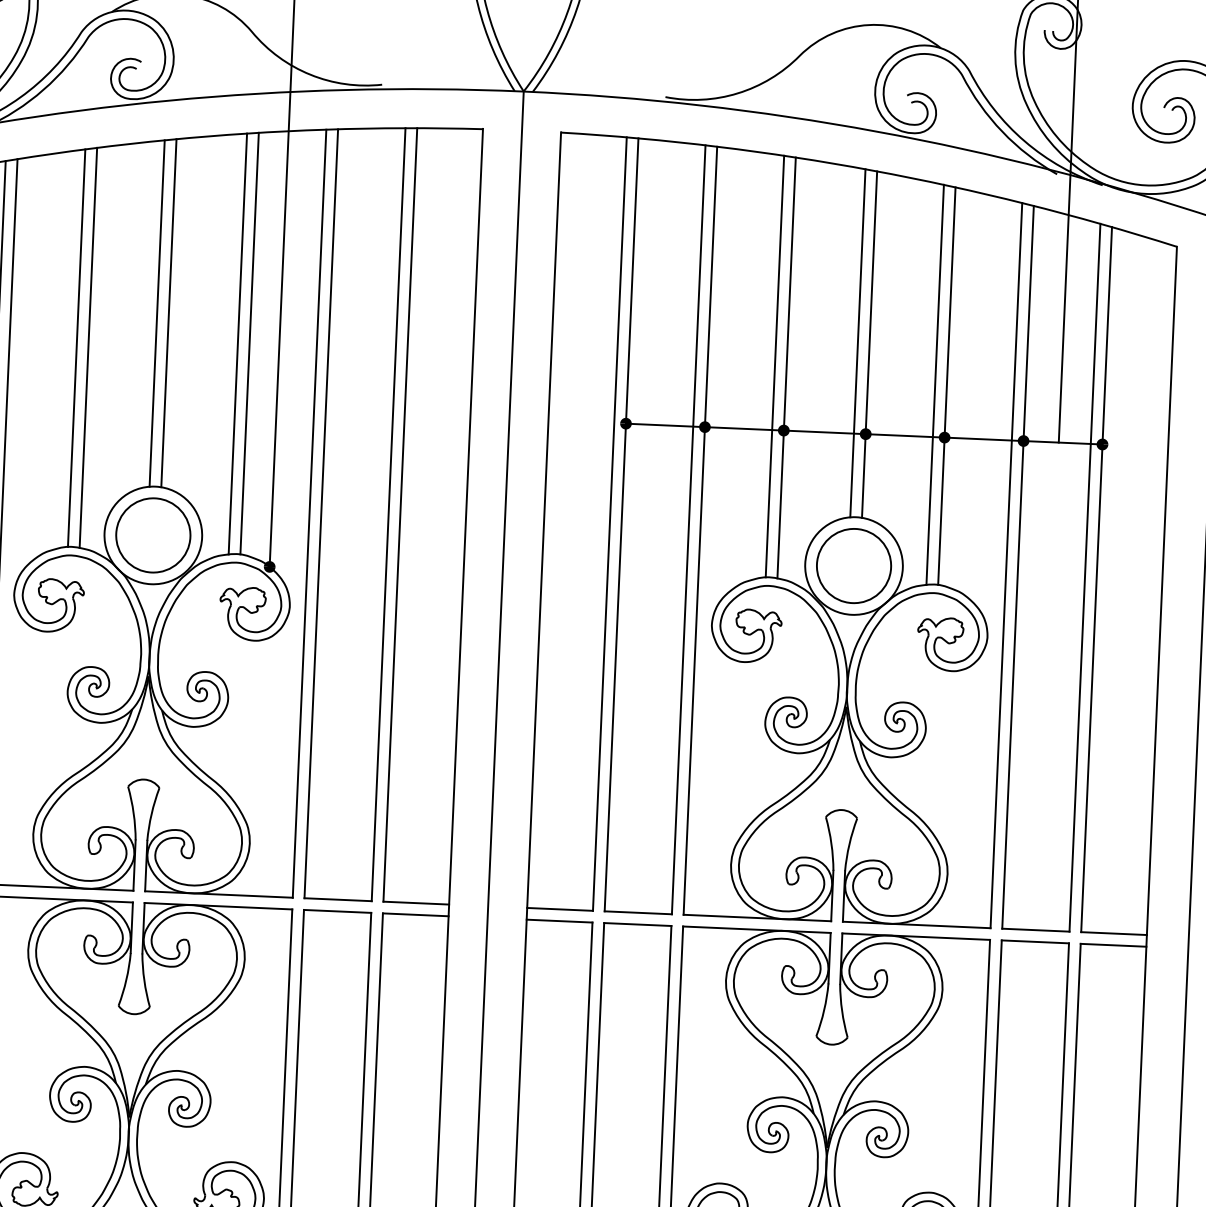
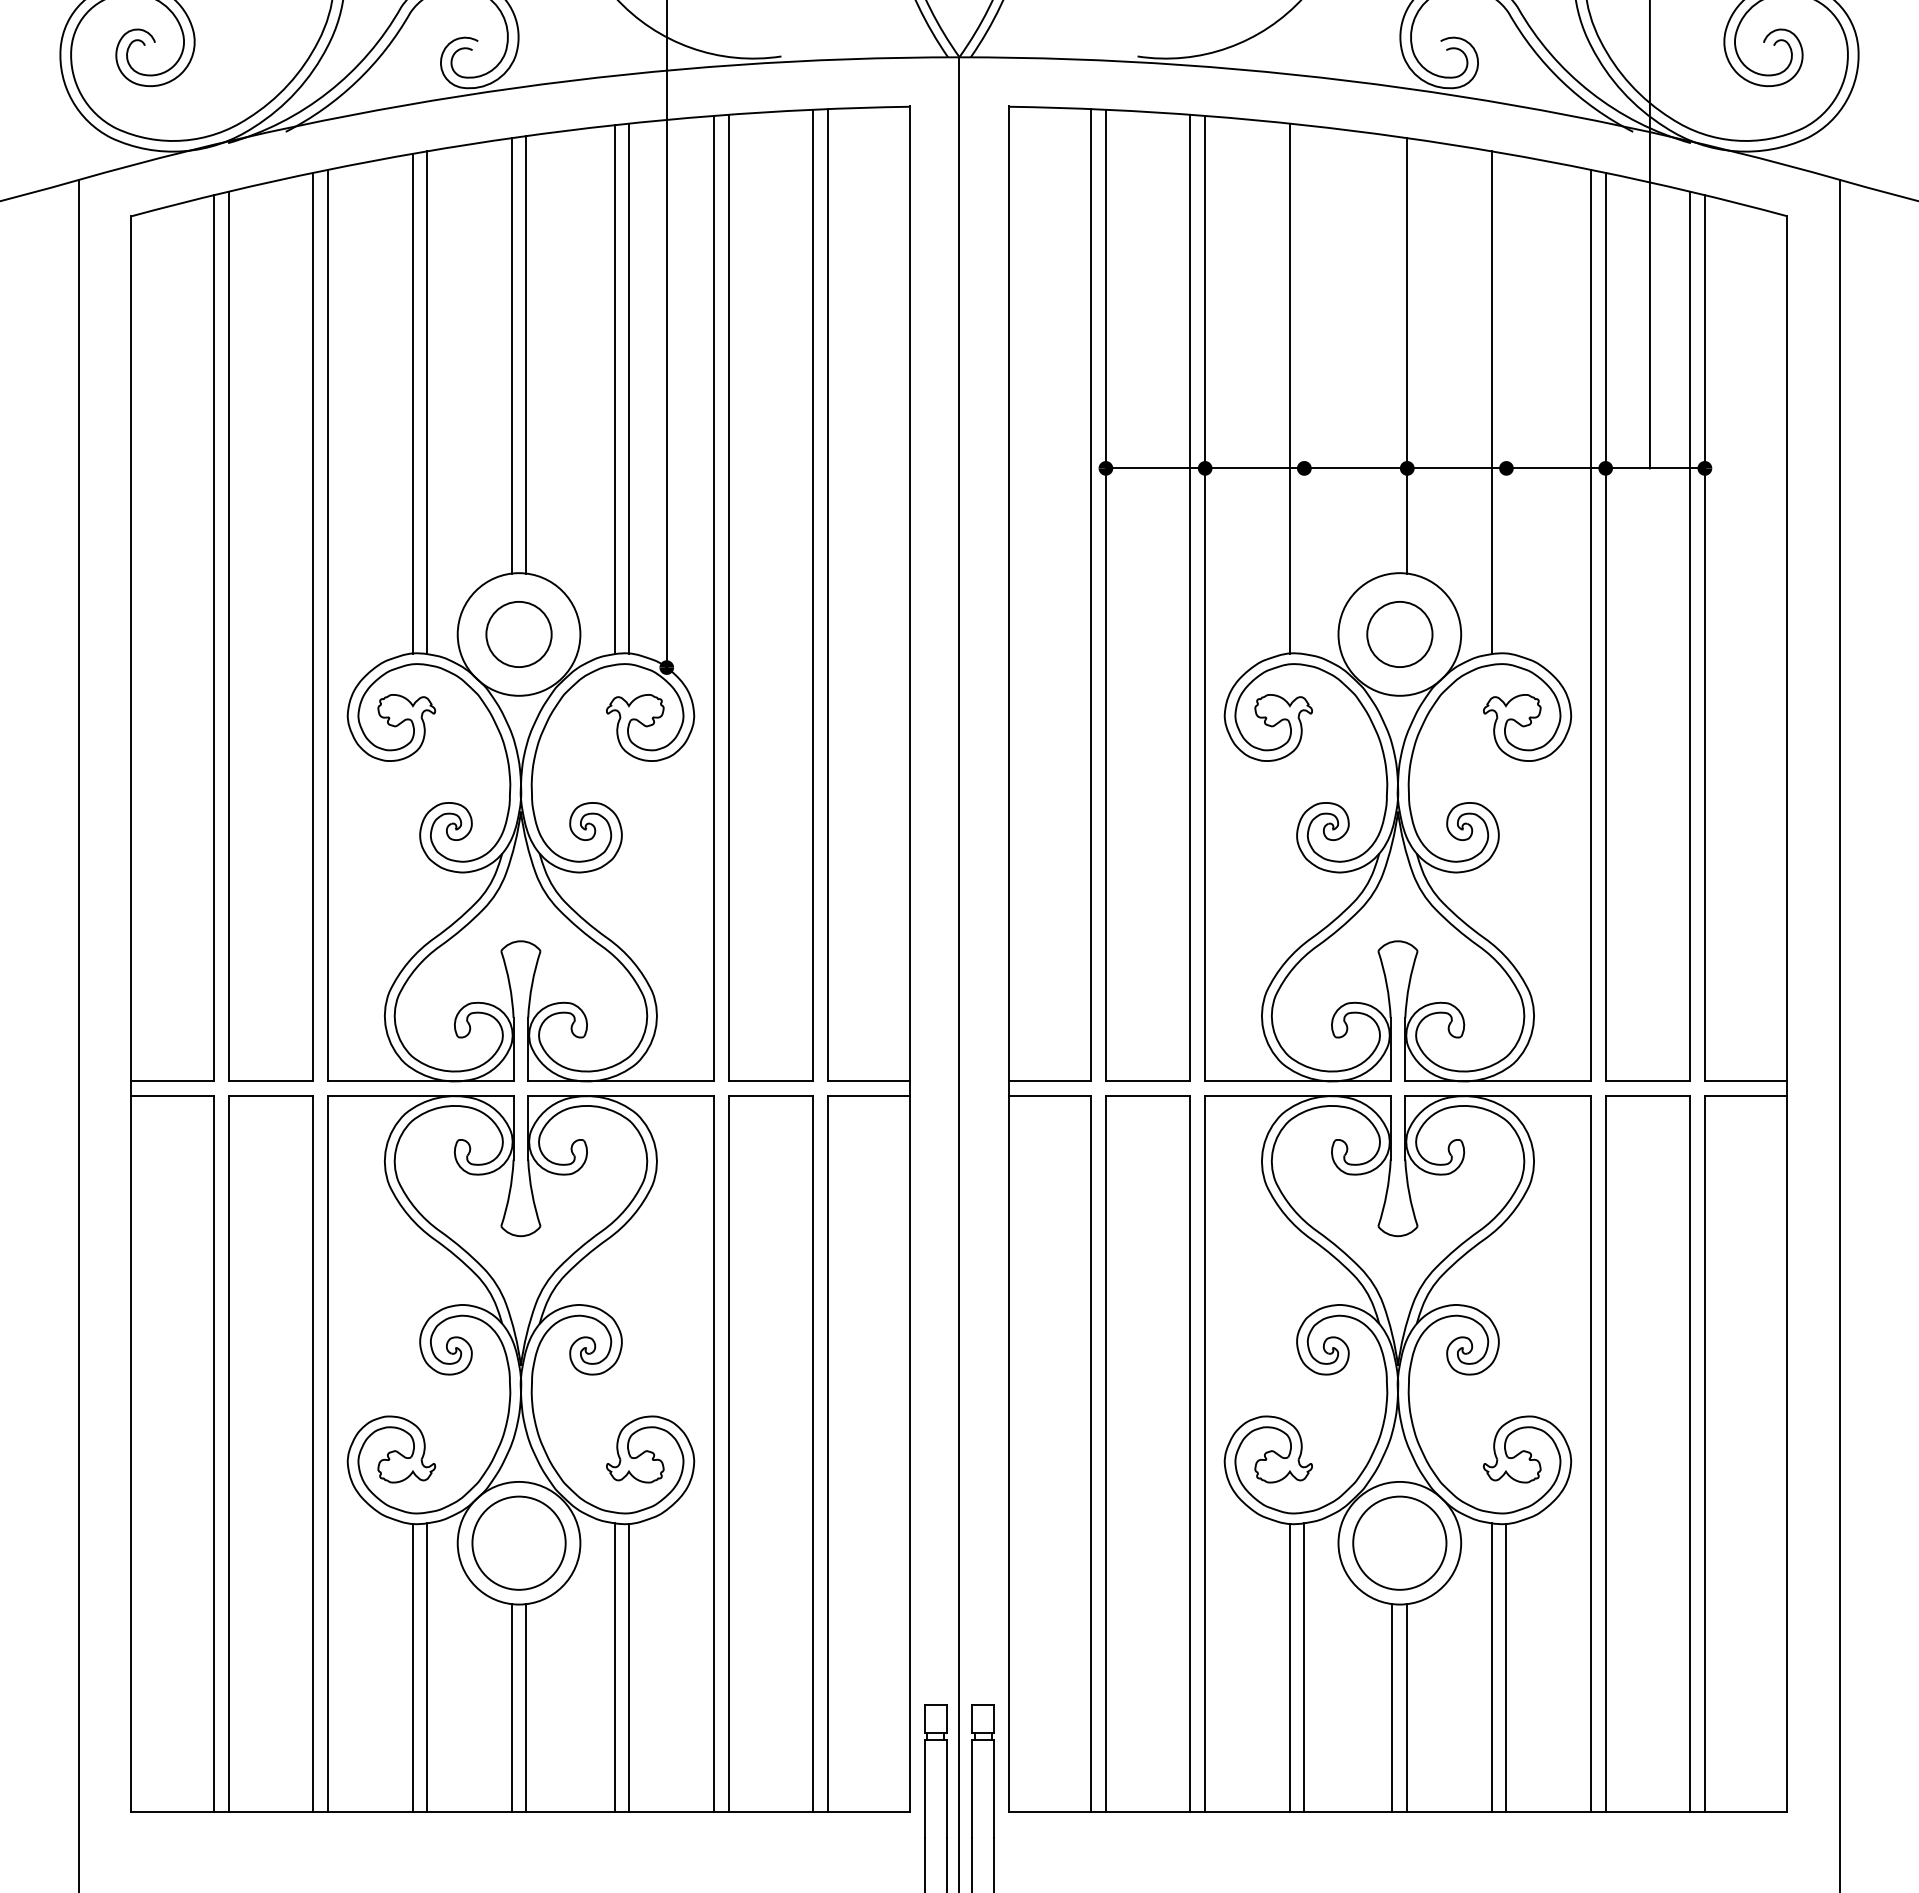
line: (857, 343) -> (1392, 354), removed
line: (786, 367) -> (1304, 389), removed
line: (946, 385) -> (1506, 403), removed
circle: (152, 535) -> (518, 634), size x0.7
circle: (853, 566) -> (1399, 634), size x0.7

